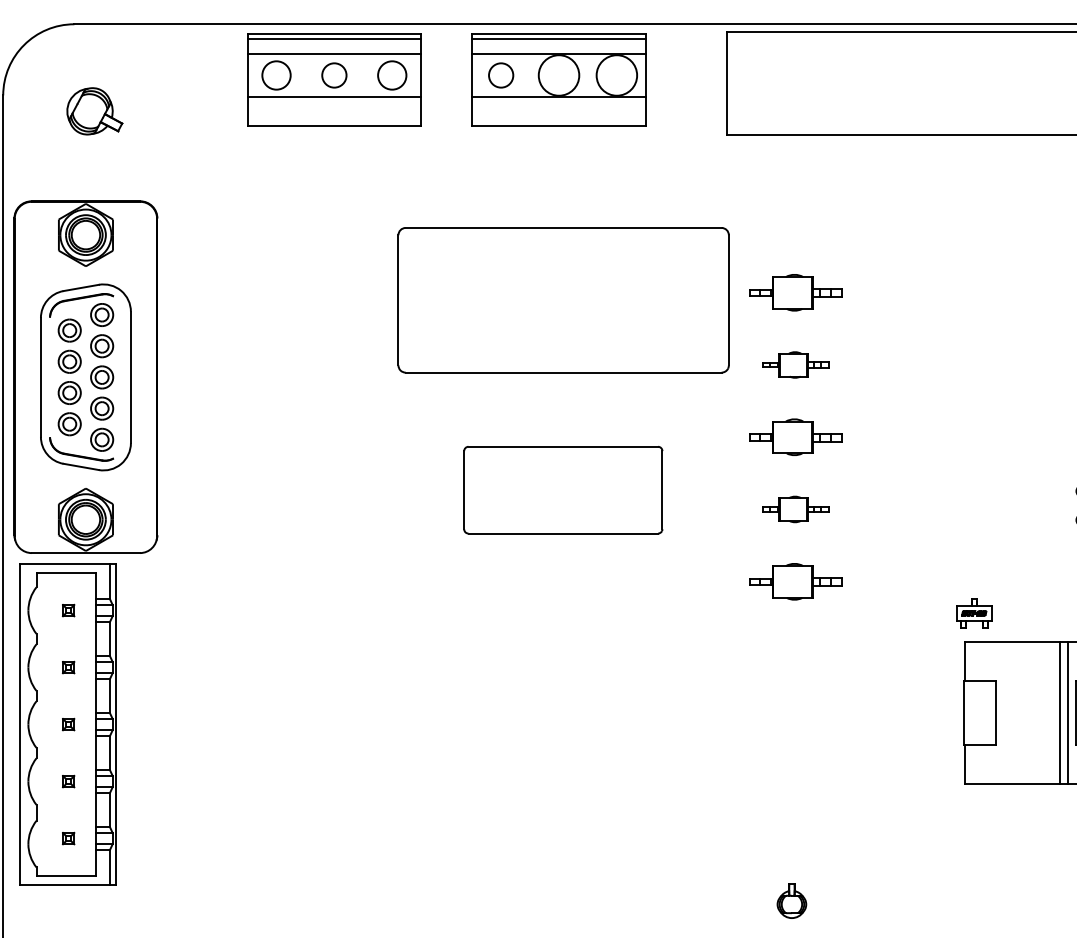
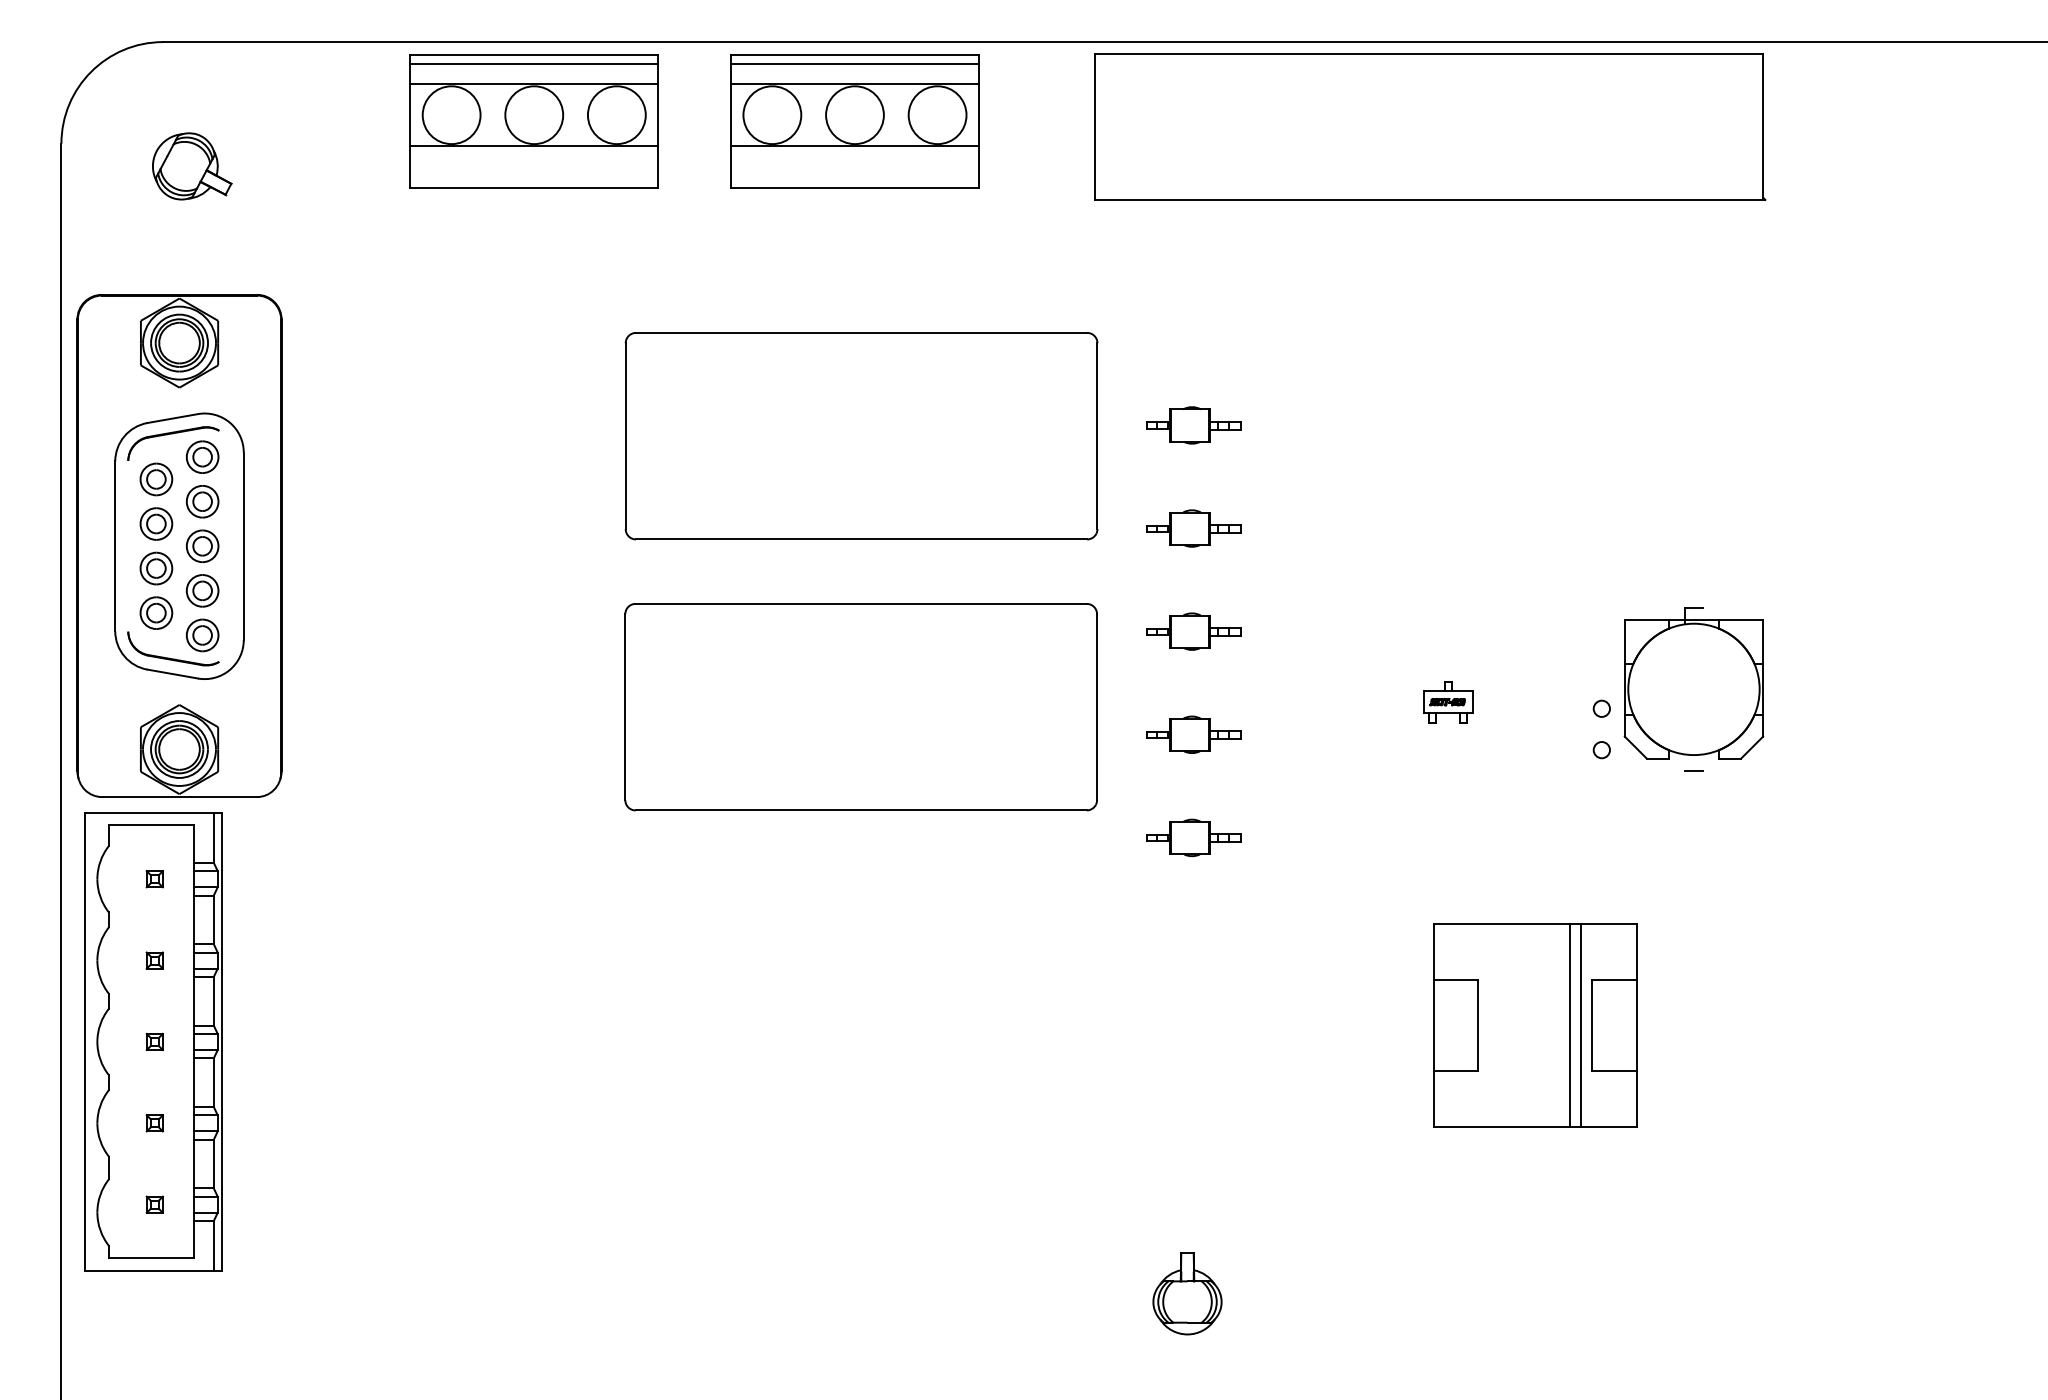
circle: (276, 75) -> (451, 115), size x1.43
circle: (334, 75) -> (534, 115), size x1.67
circle: (391, 75) -> (616, 115), size x1.43
circle: (501, 75) -> (772, 115), size x1.67
part: (796, 292) -> (1193, 425), size x0.71
part: (796, 437) -> (1193, 631), size x0.71
part: (562, 490) -> (860, 707), size x1.67
part: (796, 581) -> (1193, 837), size x0.71
part: (974, 613) -> (1448, 702), moved
part: (791, 900) -> (1187, 1293), size x1.67

